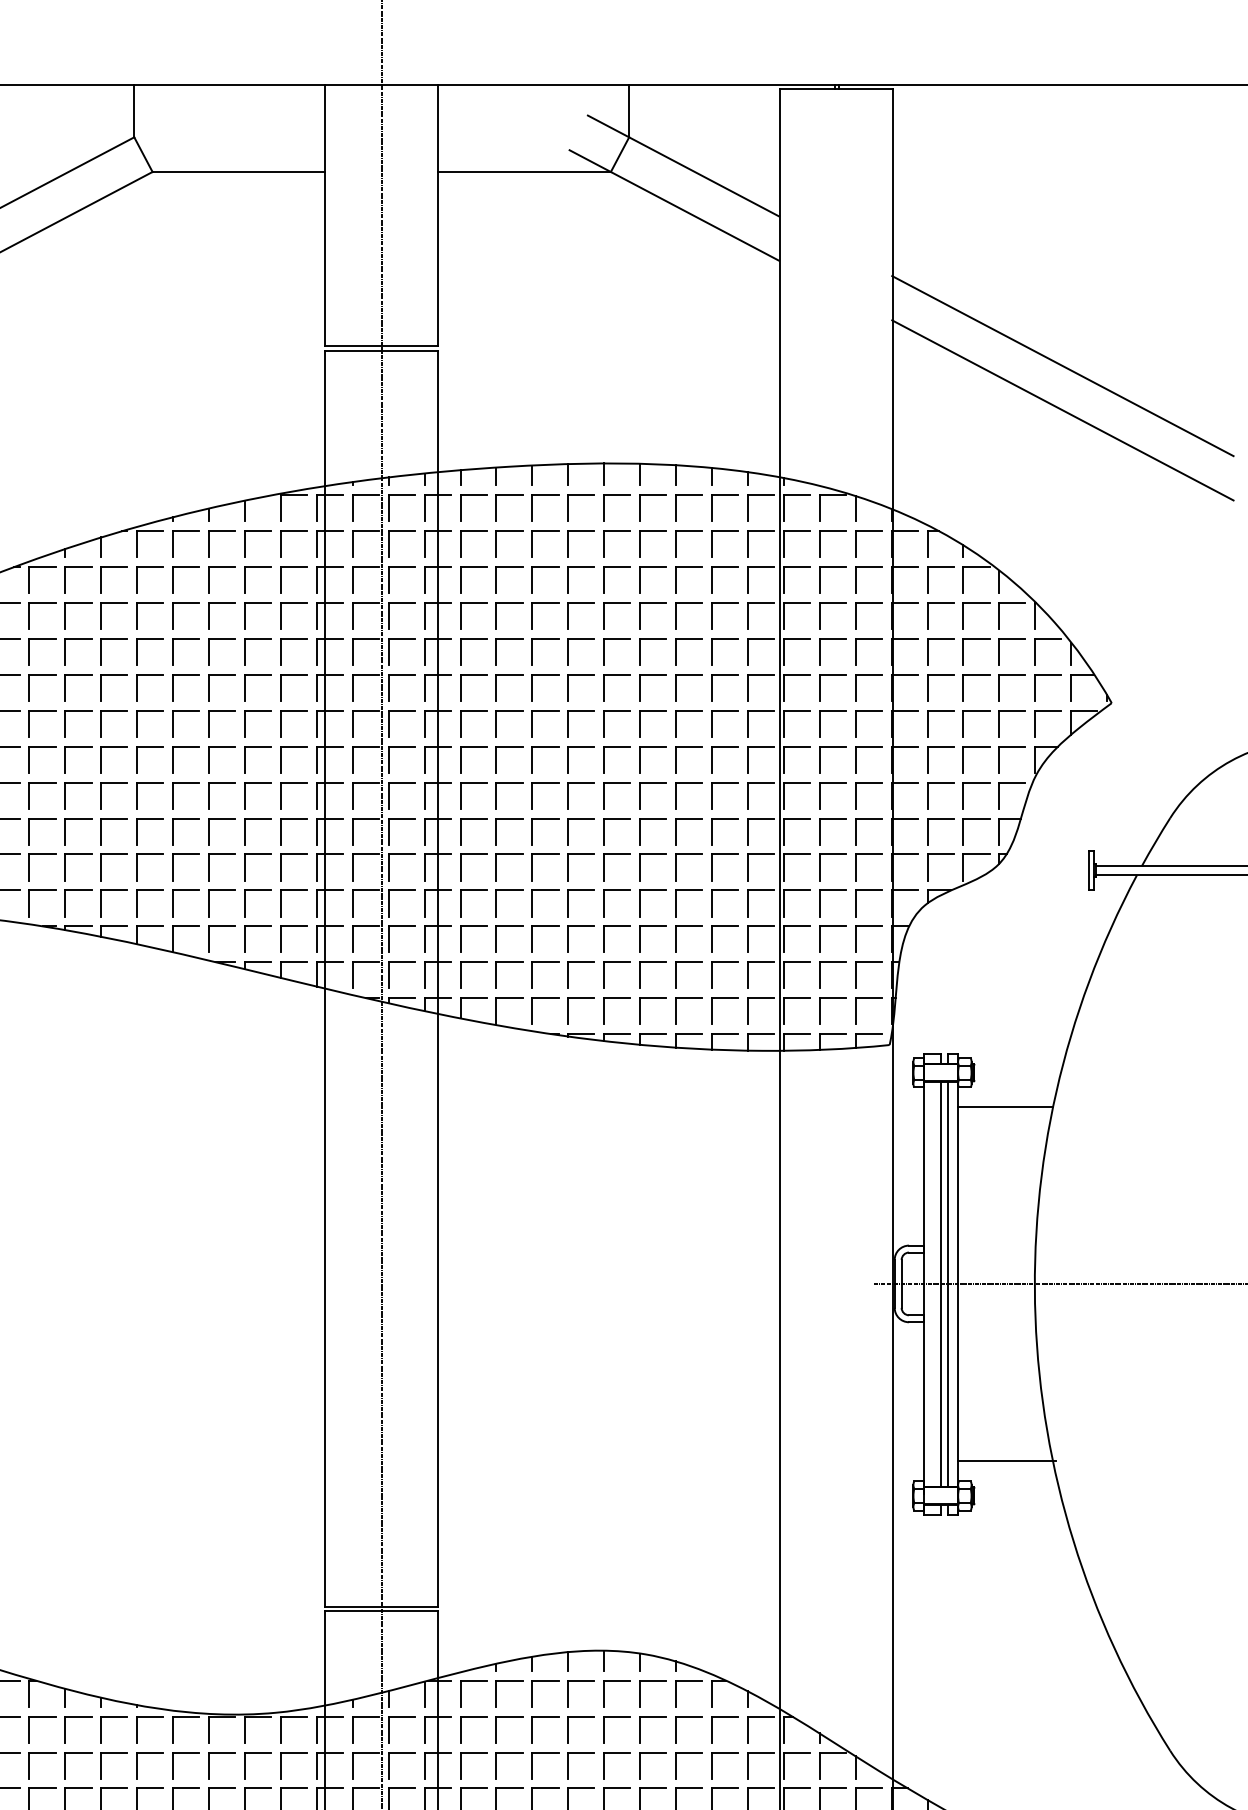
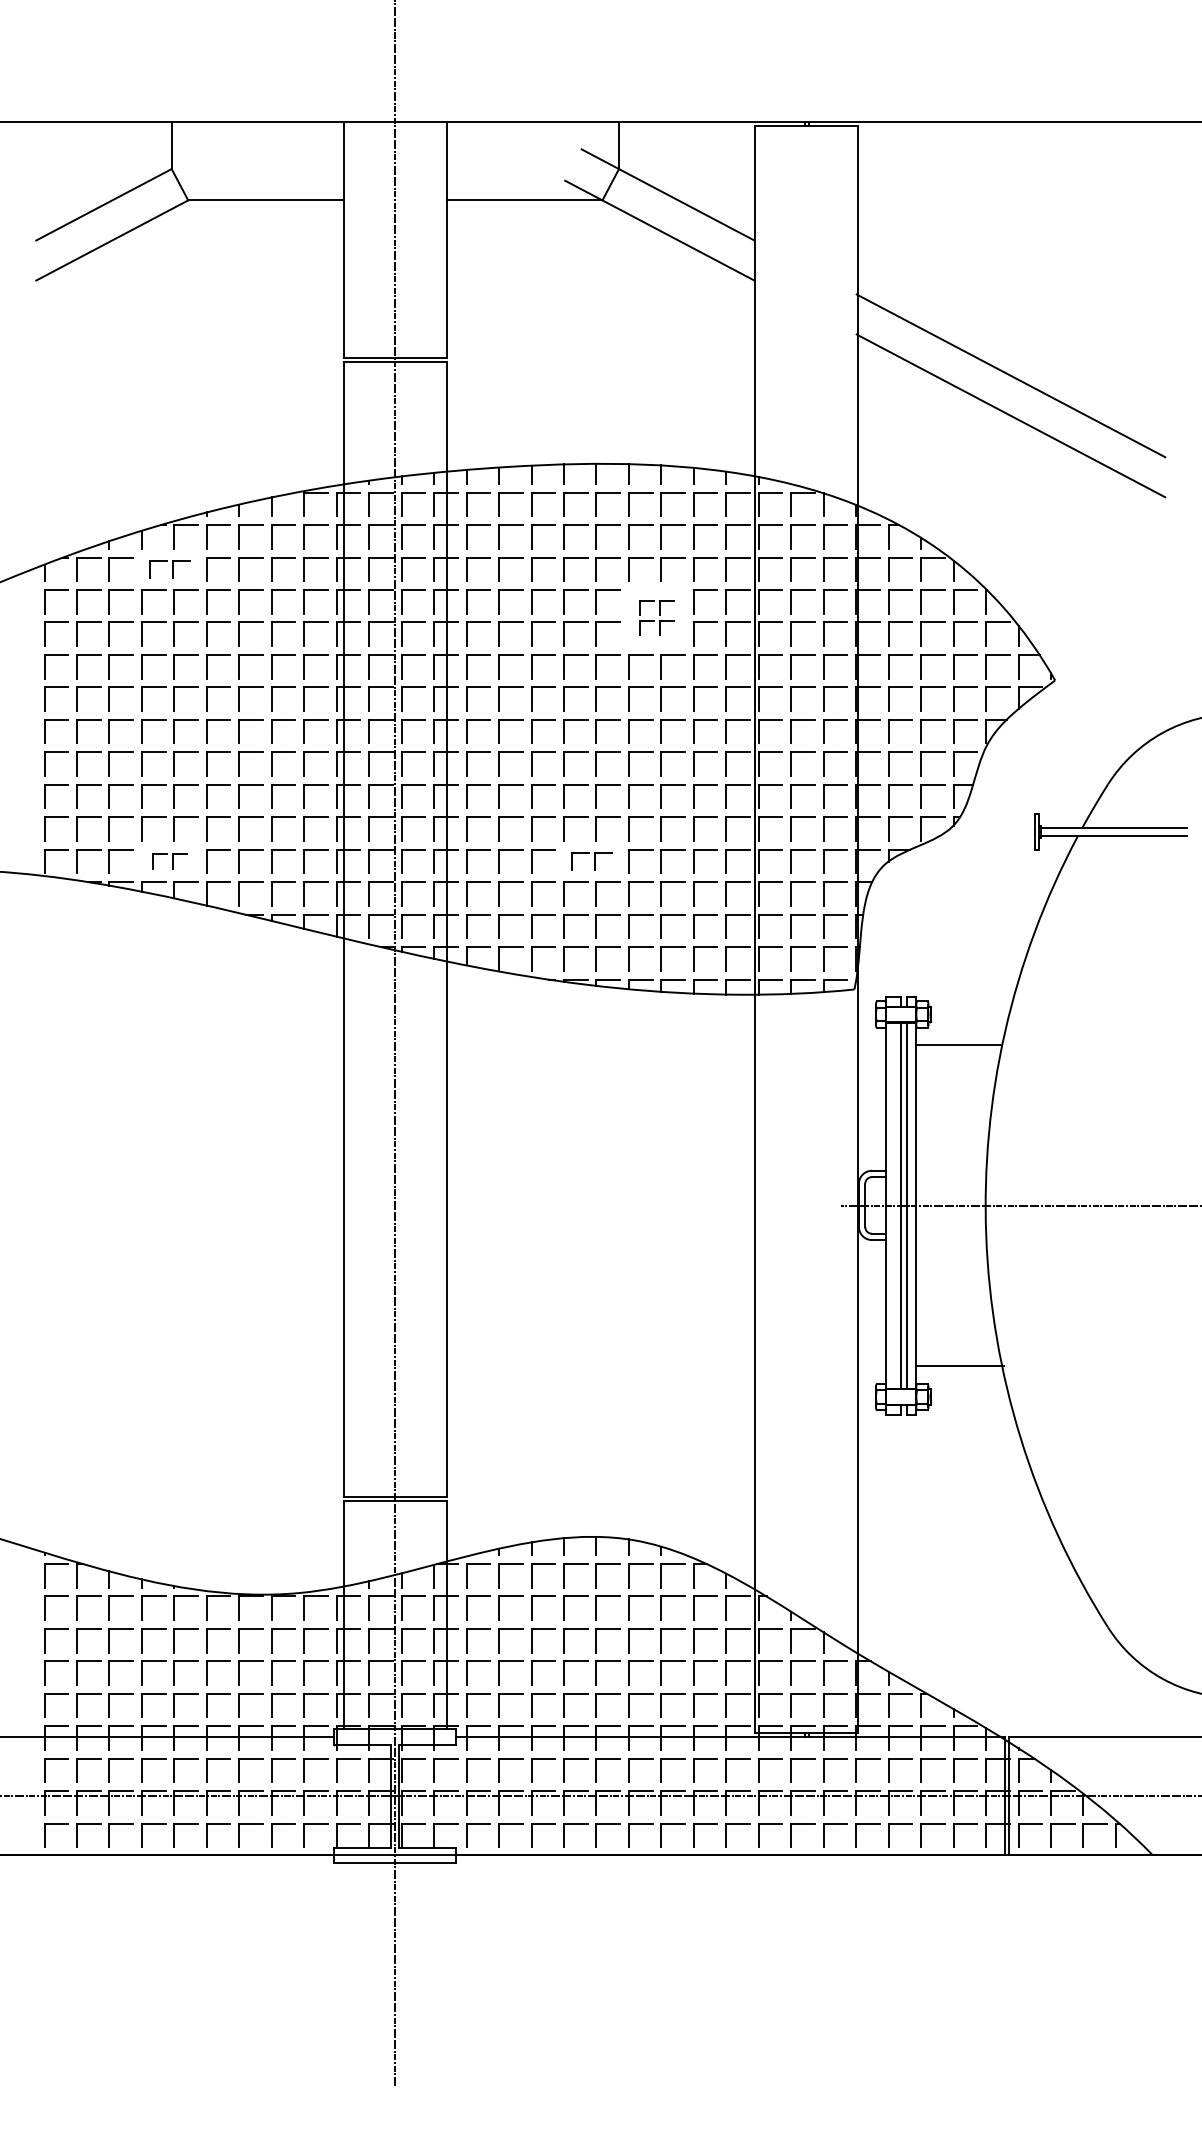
part: (131, 580) -> (169, 569), size x0.7
part: (670, 633) -> (656, 617), size x0.6
part: (131, 903) -> (169, 861), size x0.6
part: (598, 903) -> (591, 861), size x0.7

